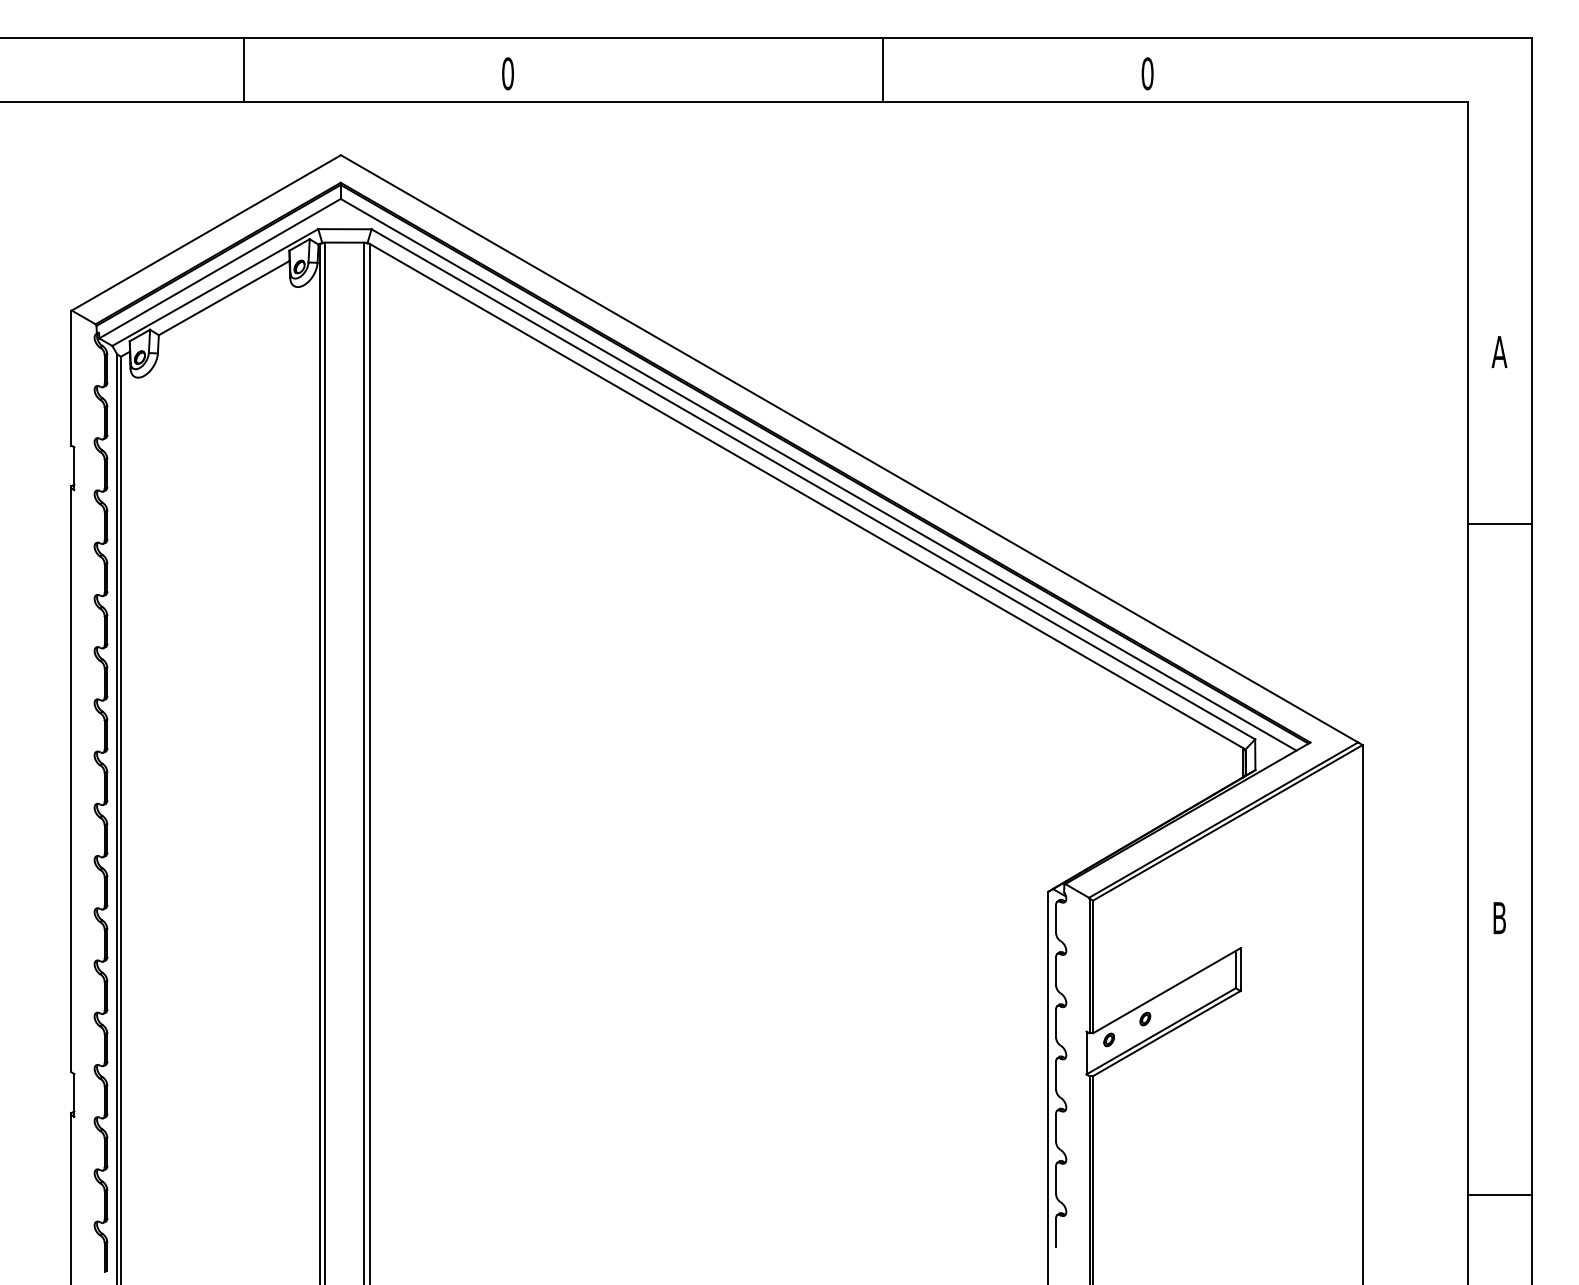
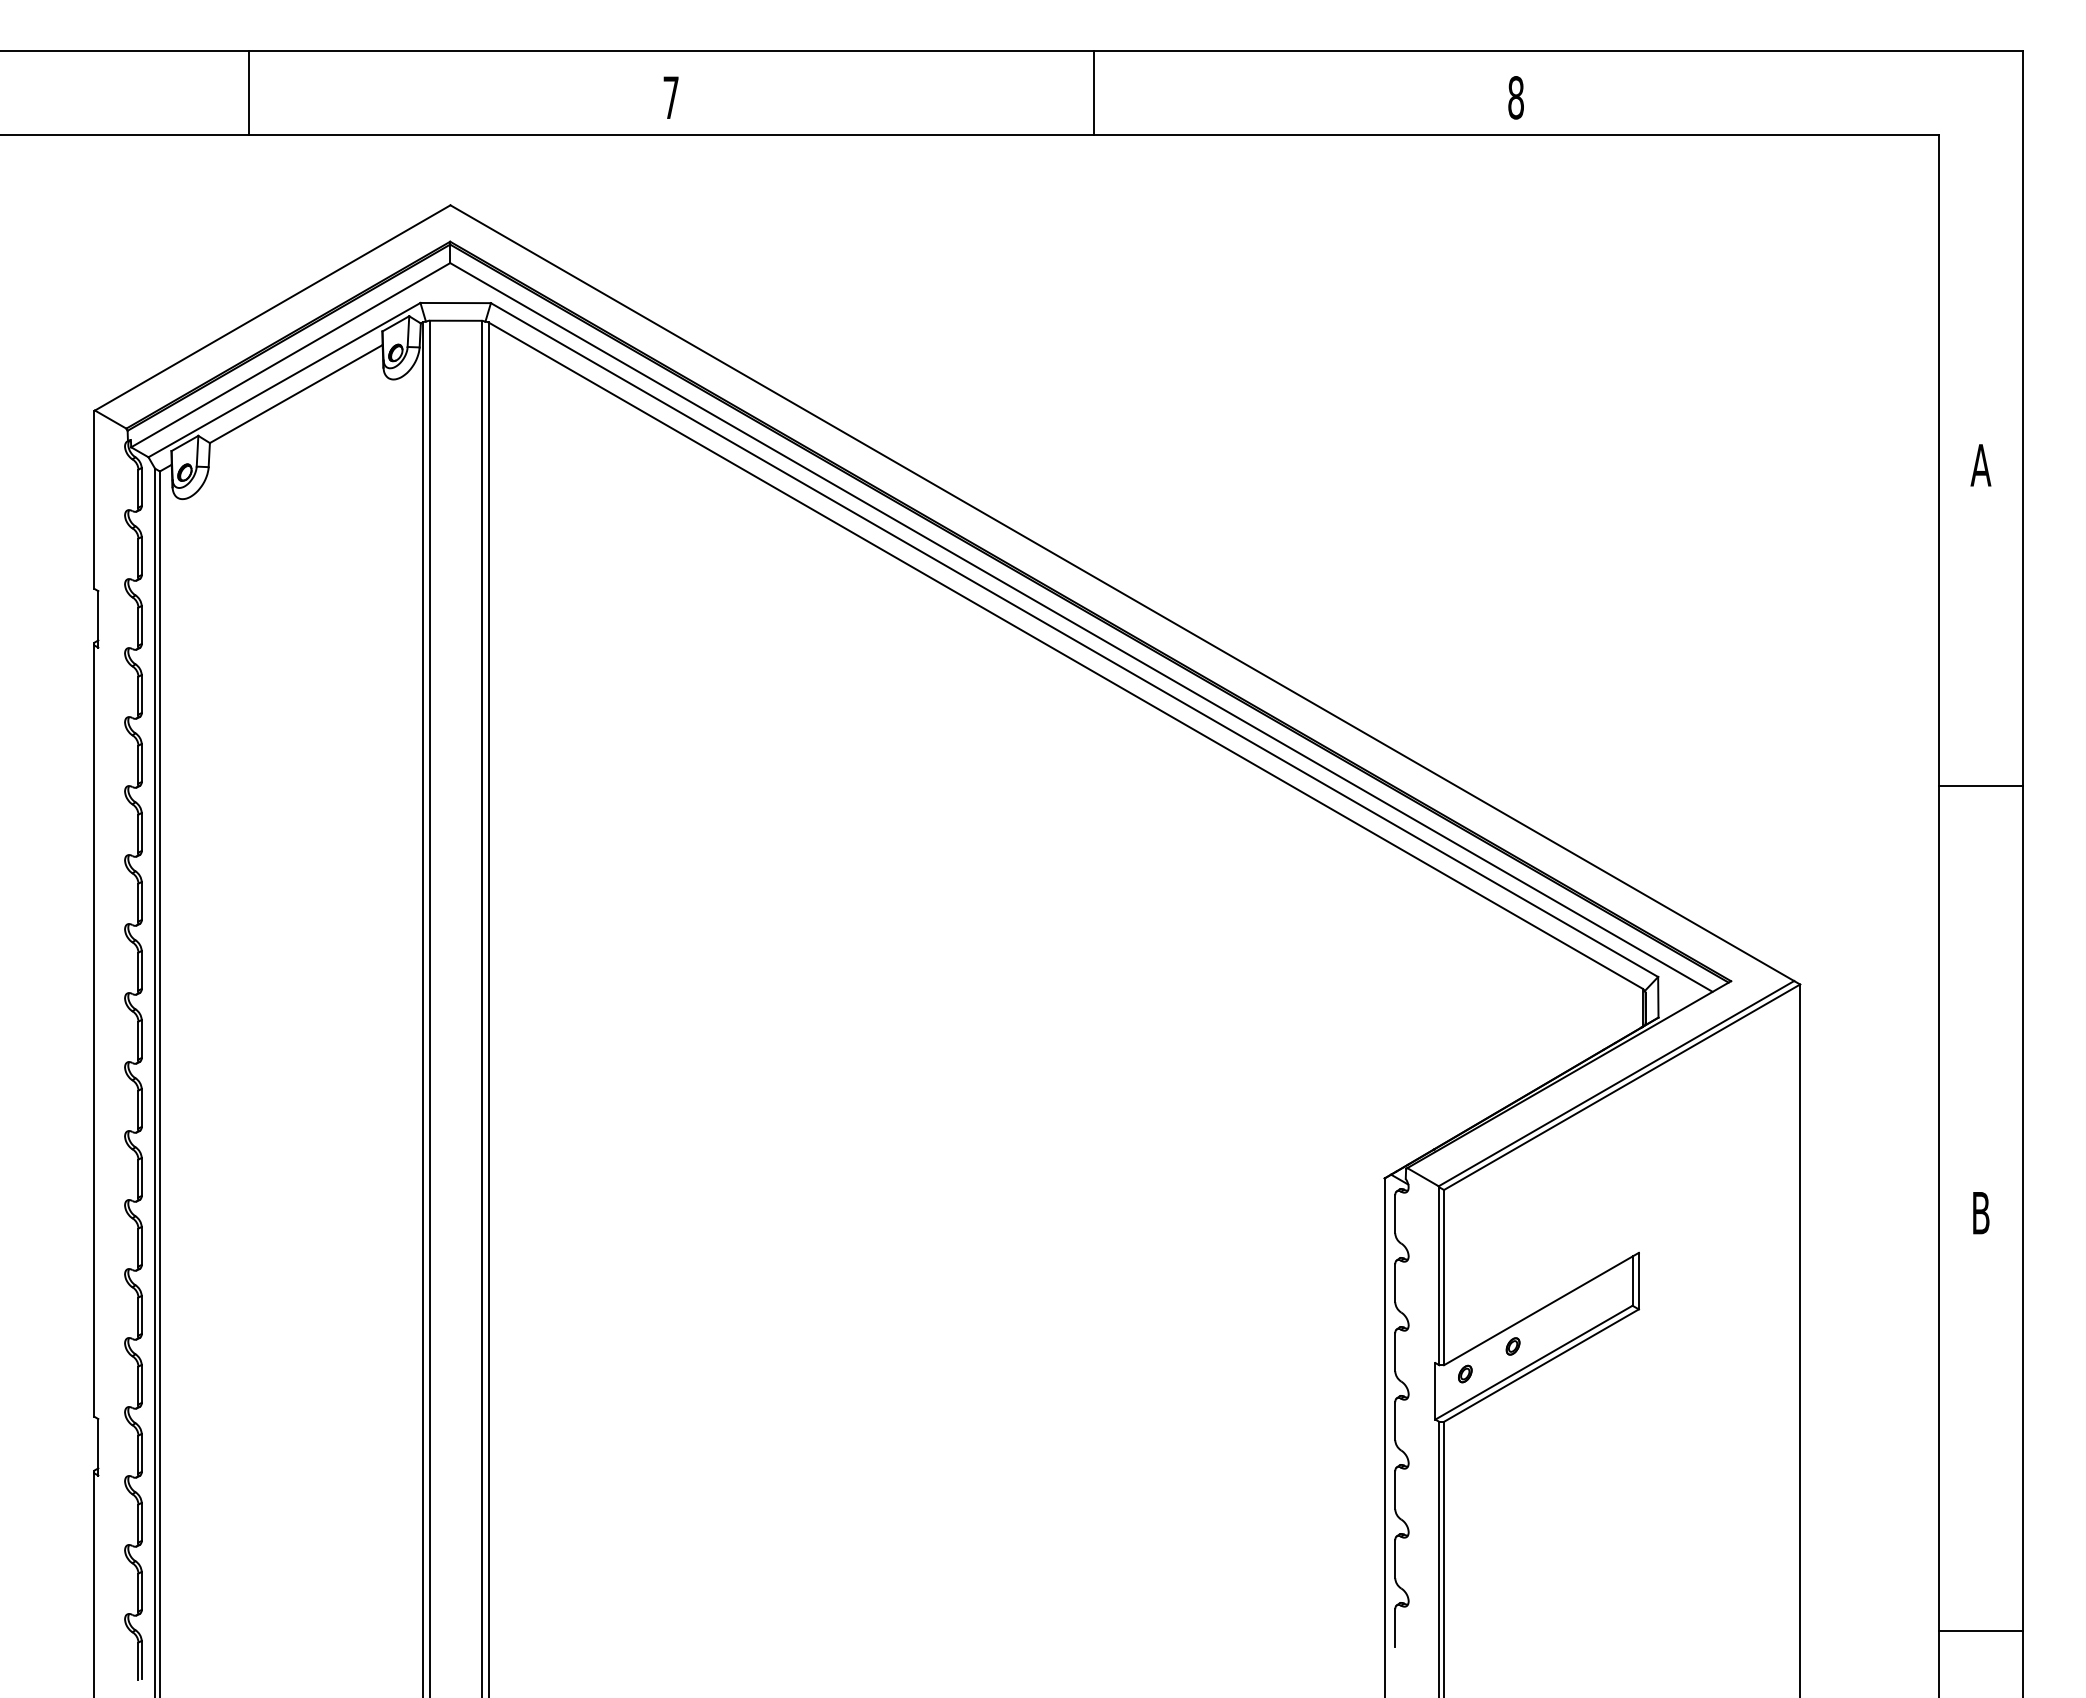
line: (244, 69) -> (249, 92), moved
line: (882, 69) -> (1093, 92), moved
text: (508, 73) -> (671, 97), 0 -> 7
text: (1147, 73) -> (1516, 97), 0 -> 8
line: (1499, 523) -> (1980, 785), moved
line: (1499, 1194) -> (1980, 1630), moved

